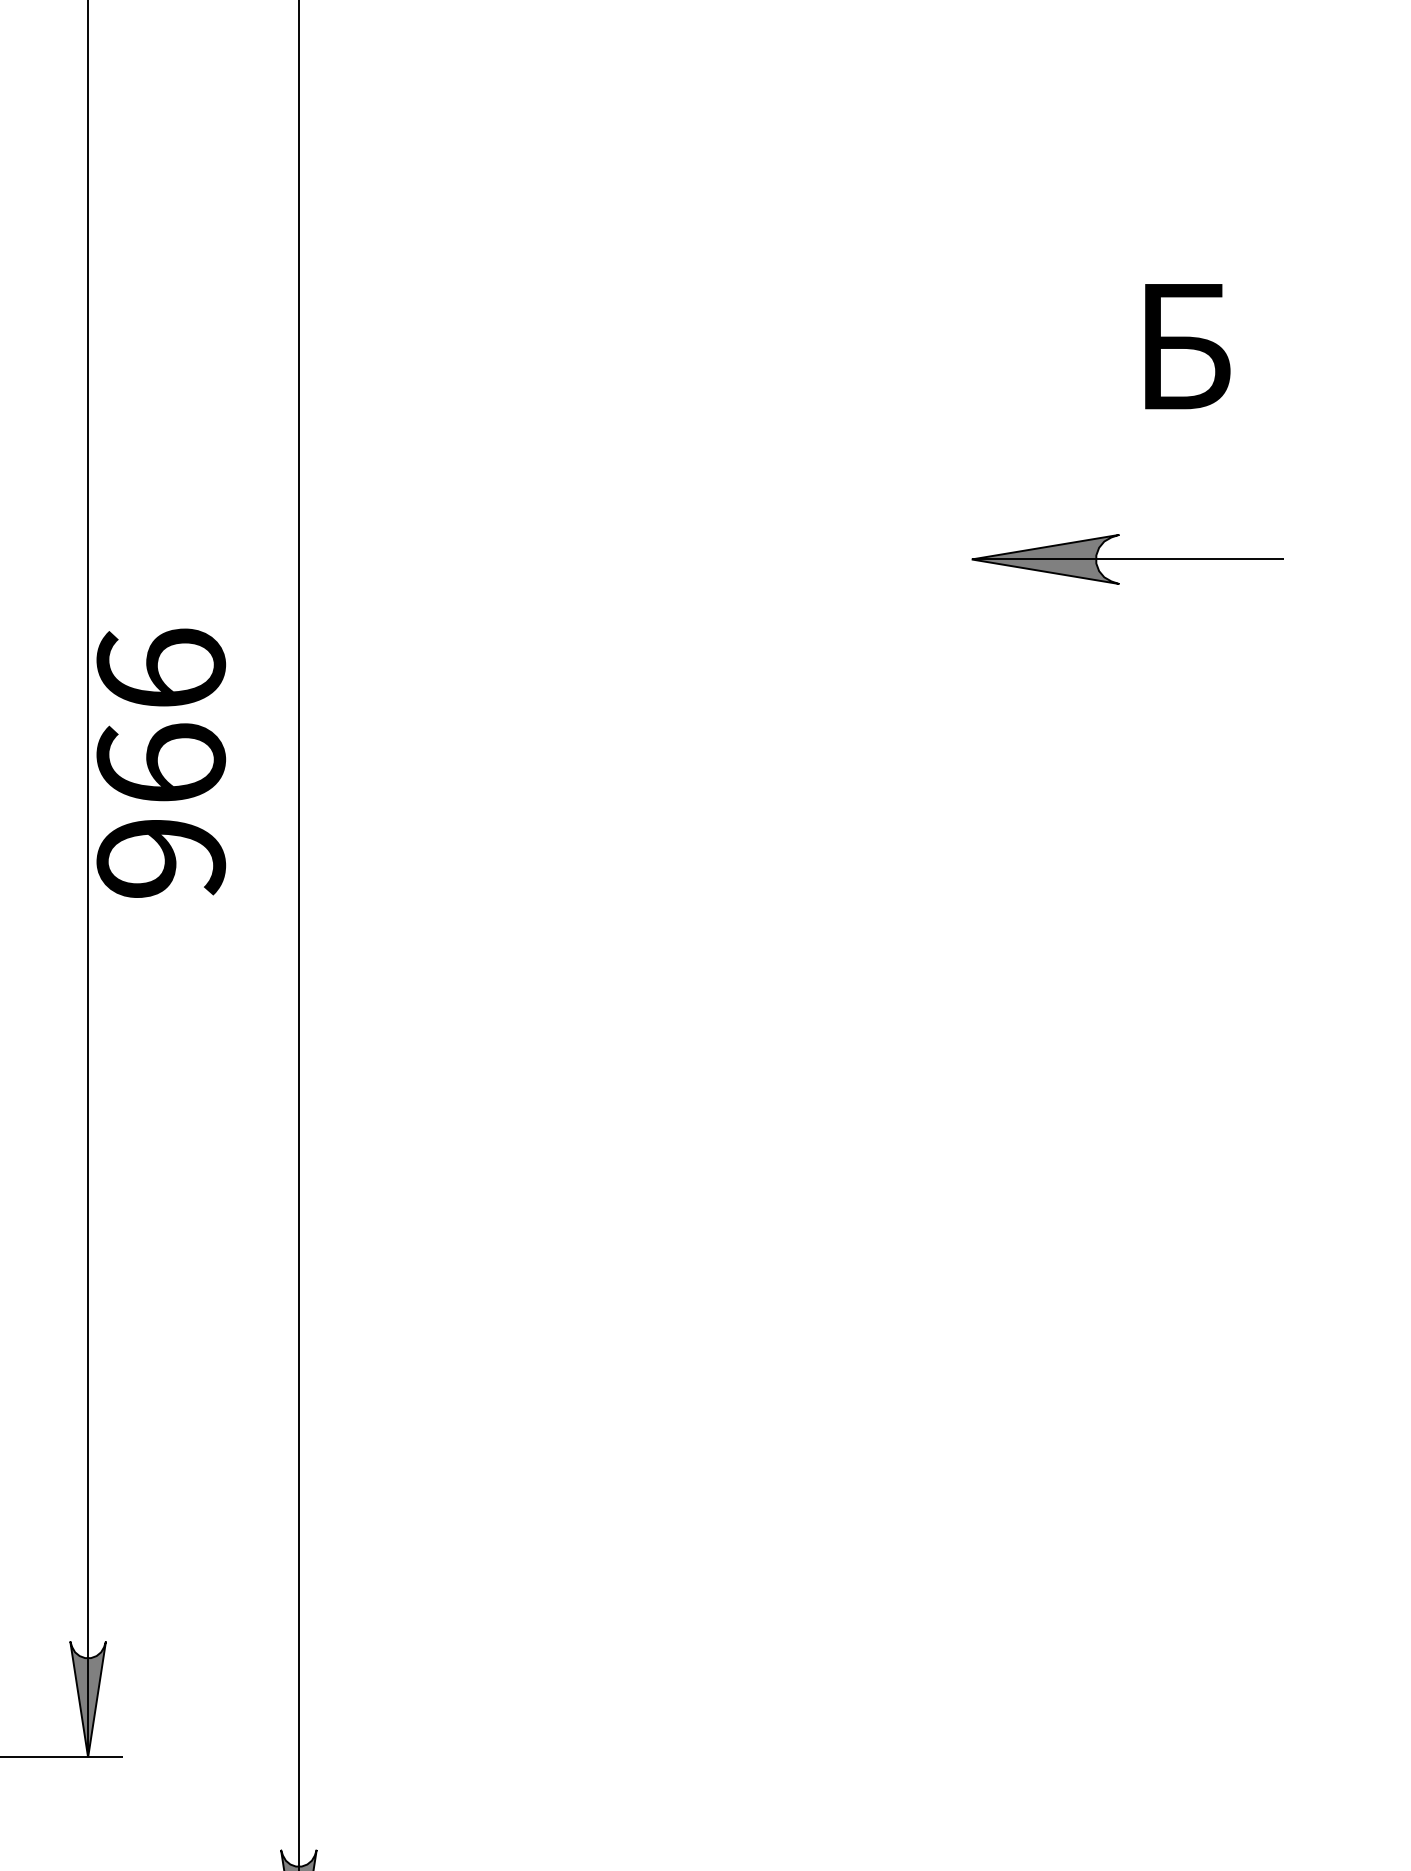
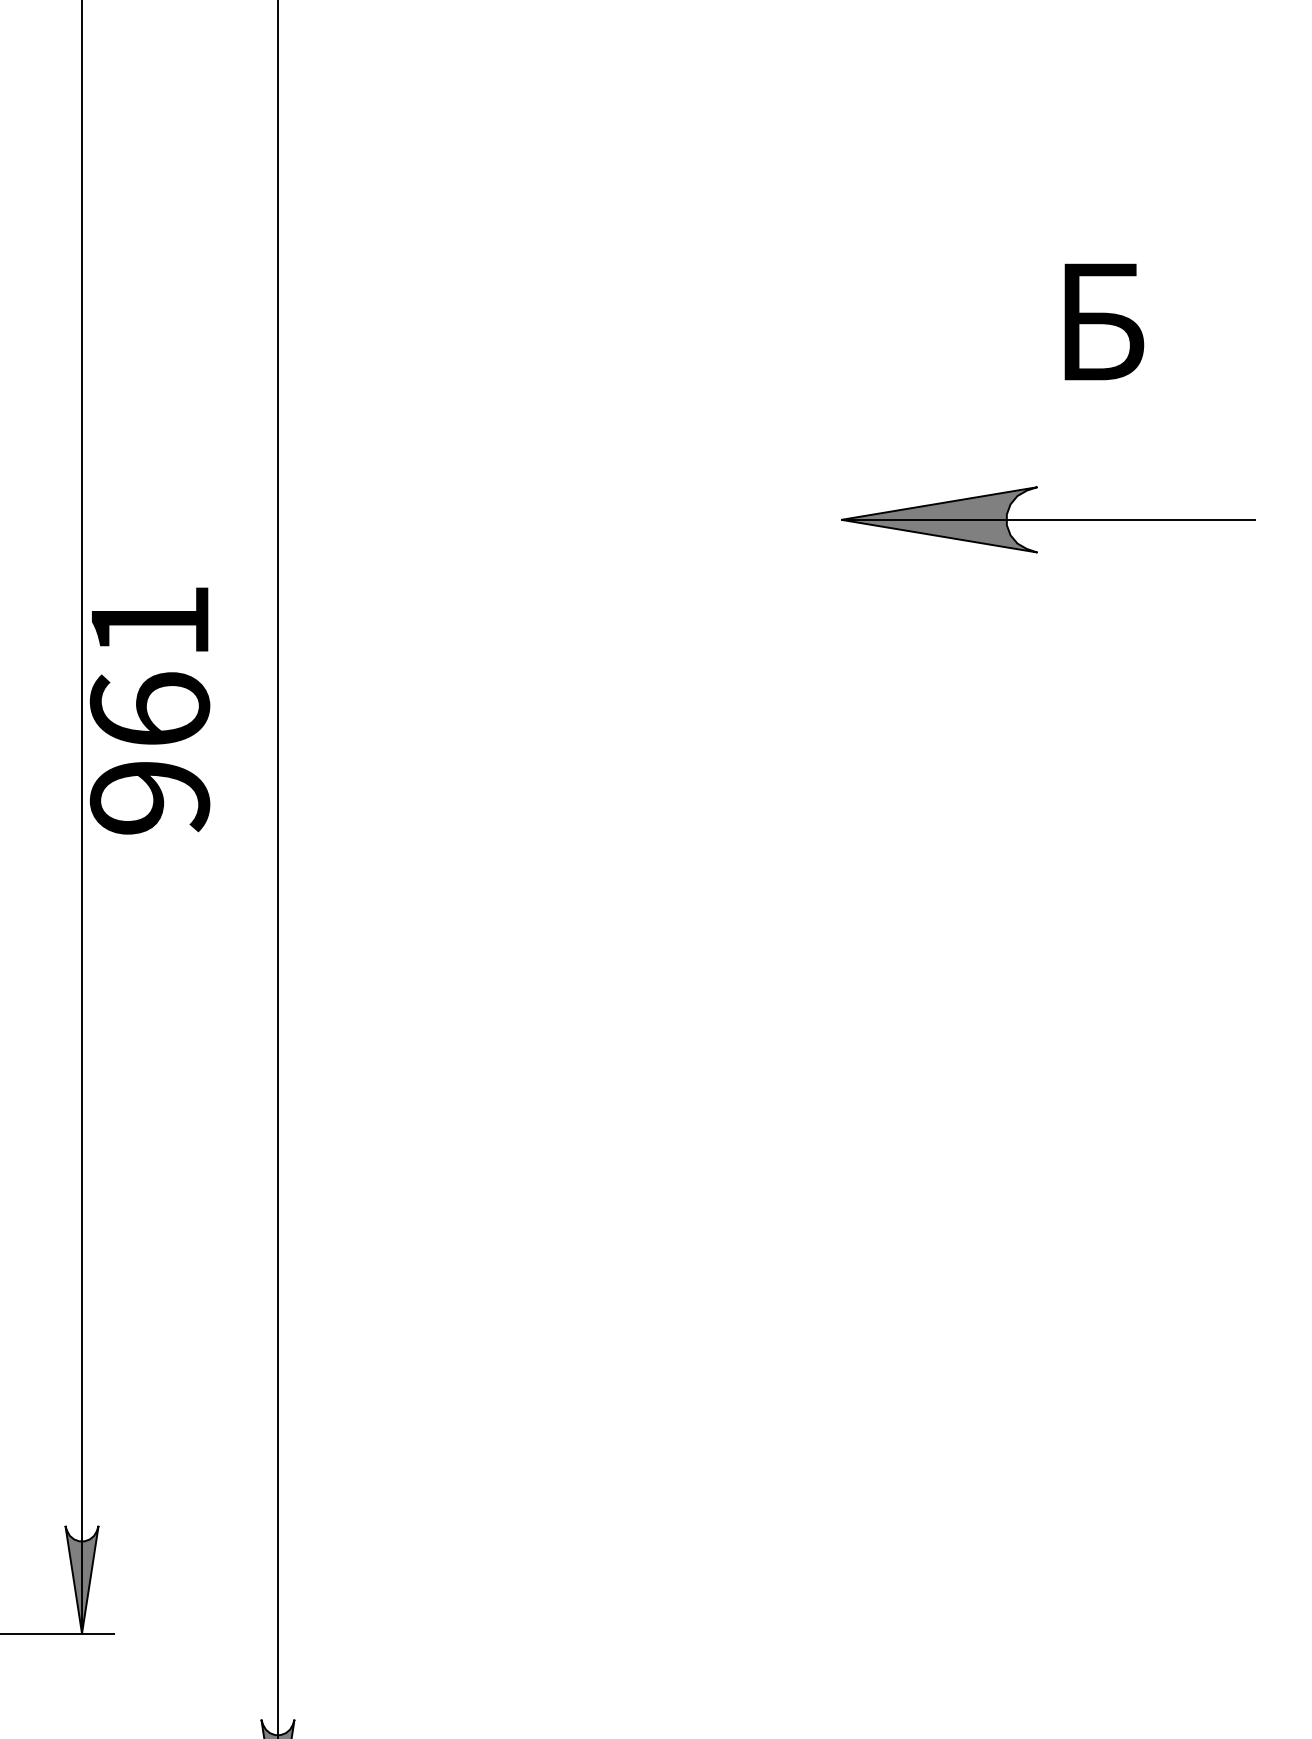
part: (1127, 559) -> (1048, 519), size x1.43
text: (160, 667) -> (149, 620), 966 -> 961

